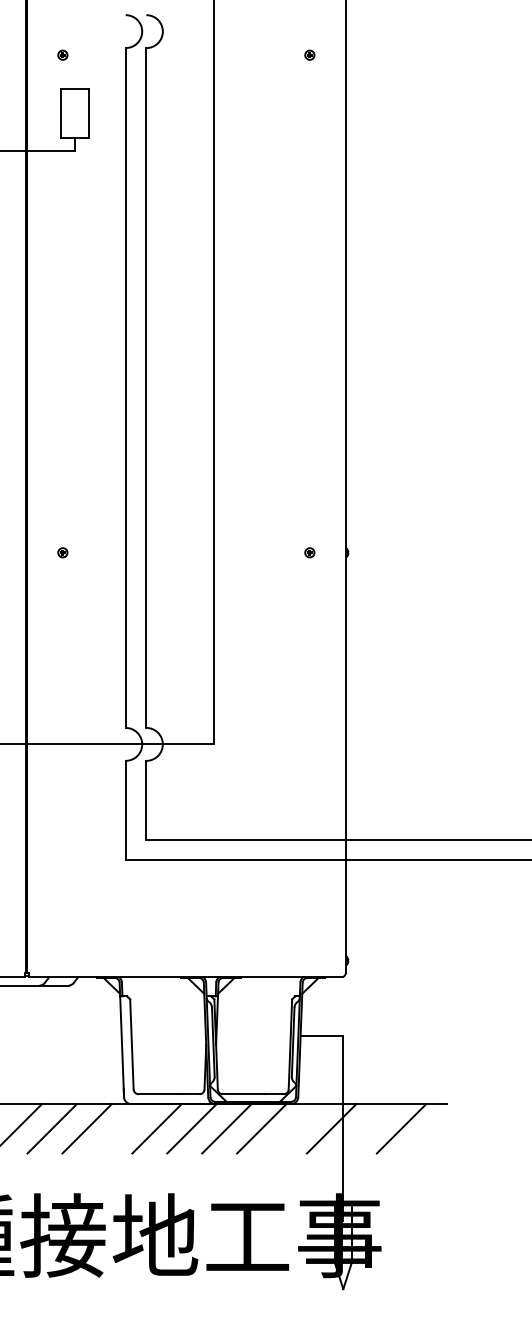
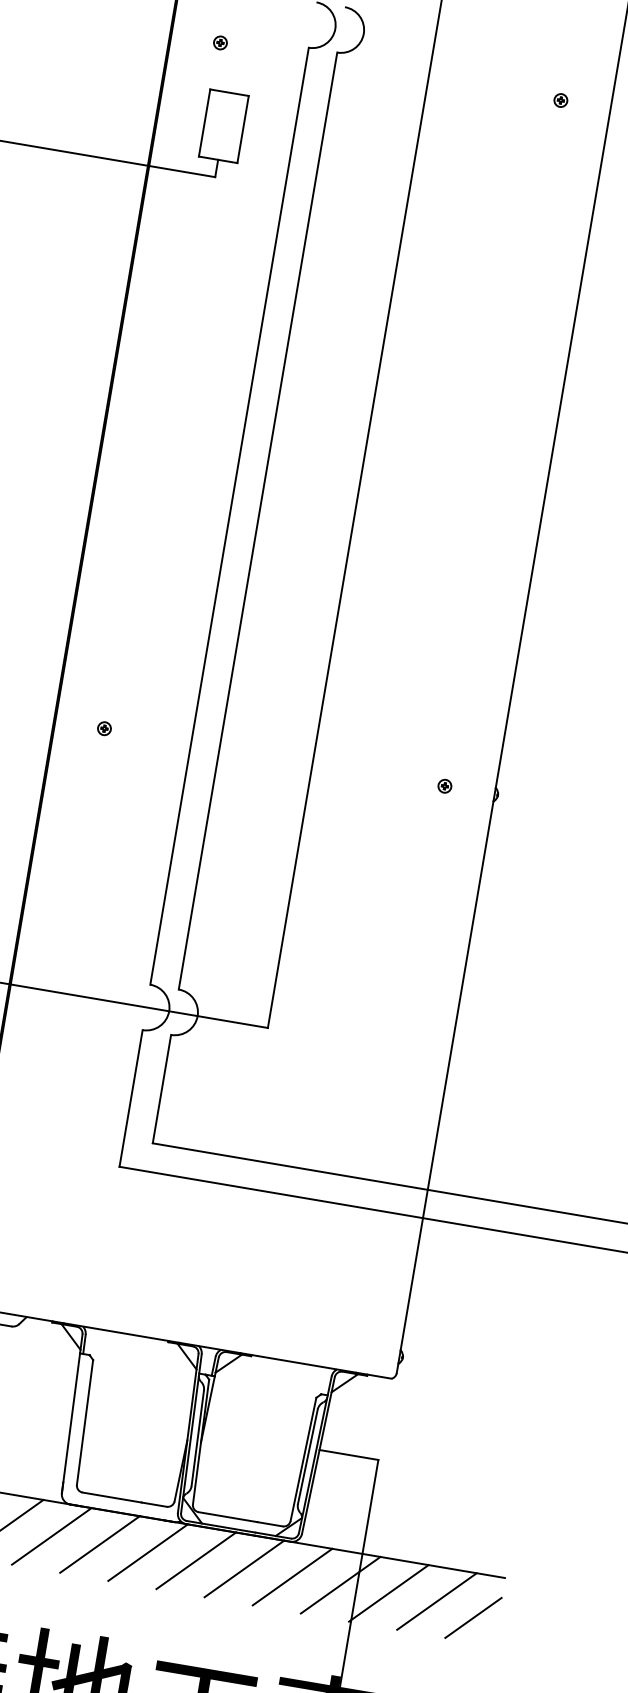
line: (121, 1128) -> (51, 1535), added
line: (296, 1128) -> (292, 1576), added
line: (366, 1128) -> (388, 1592), added
line: (428, 1135) -> (472, 1617), added

